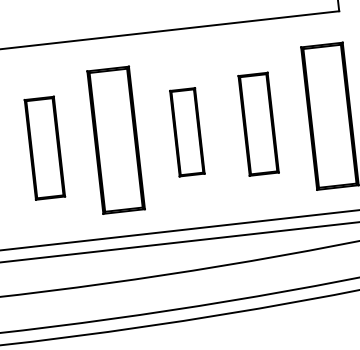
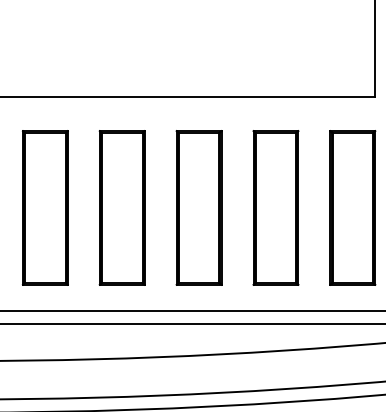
part: (258, 123) -> (275, 207), size x1.43
part: (186, 131) -> (198, 207), size x1.67
part: (44, 147) -> (45, 207), size x1.43

